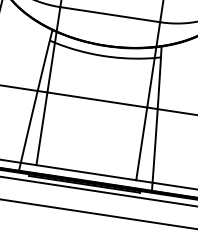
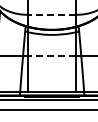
line: (109, 13) -> (51, 14), solid -> dashed
line: (96, 100) -> (51, 56), solid -> dashed

